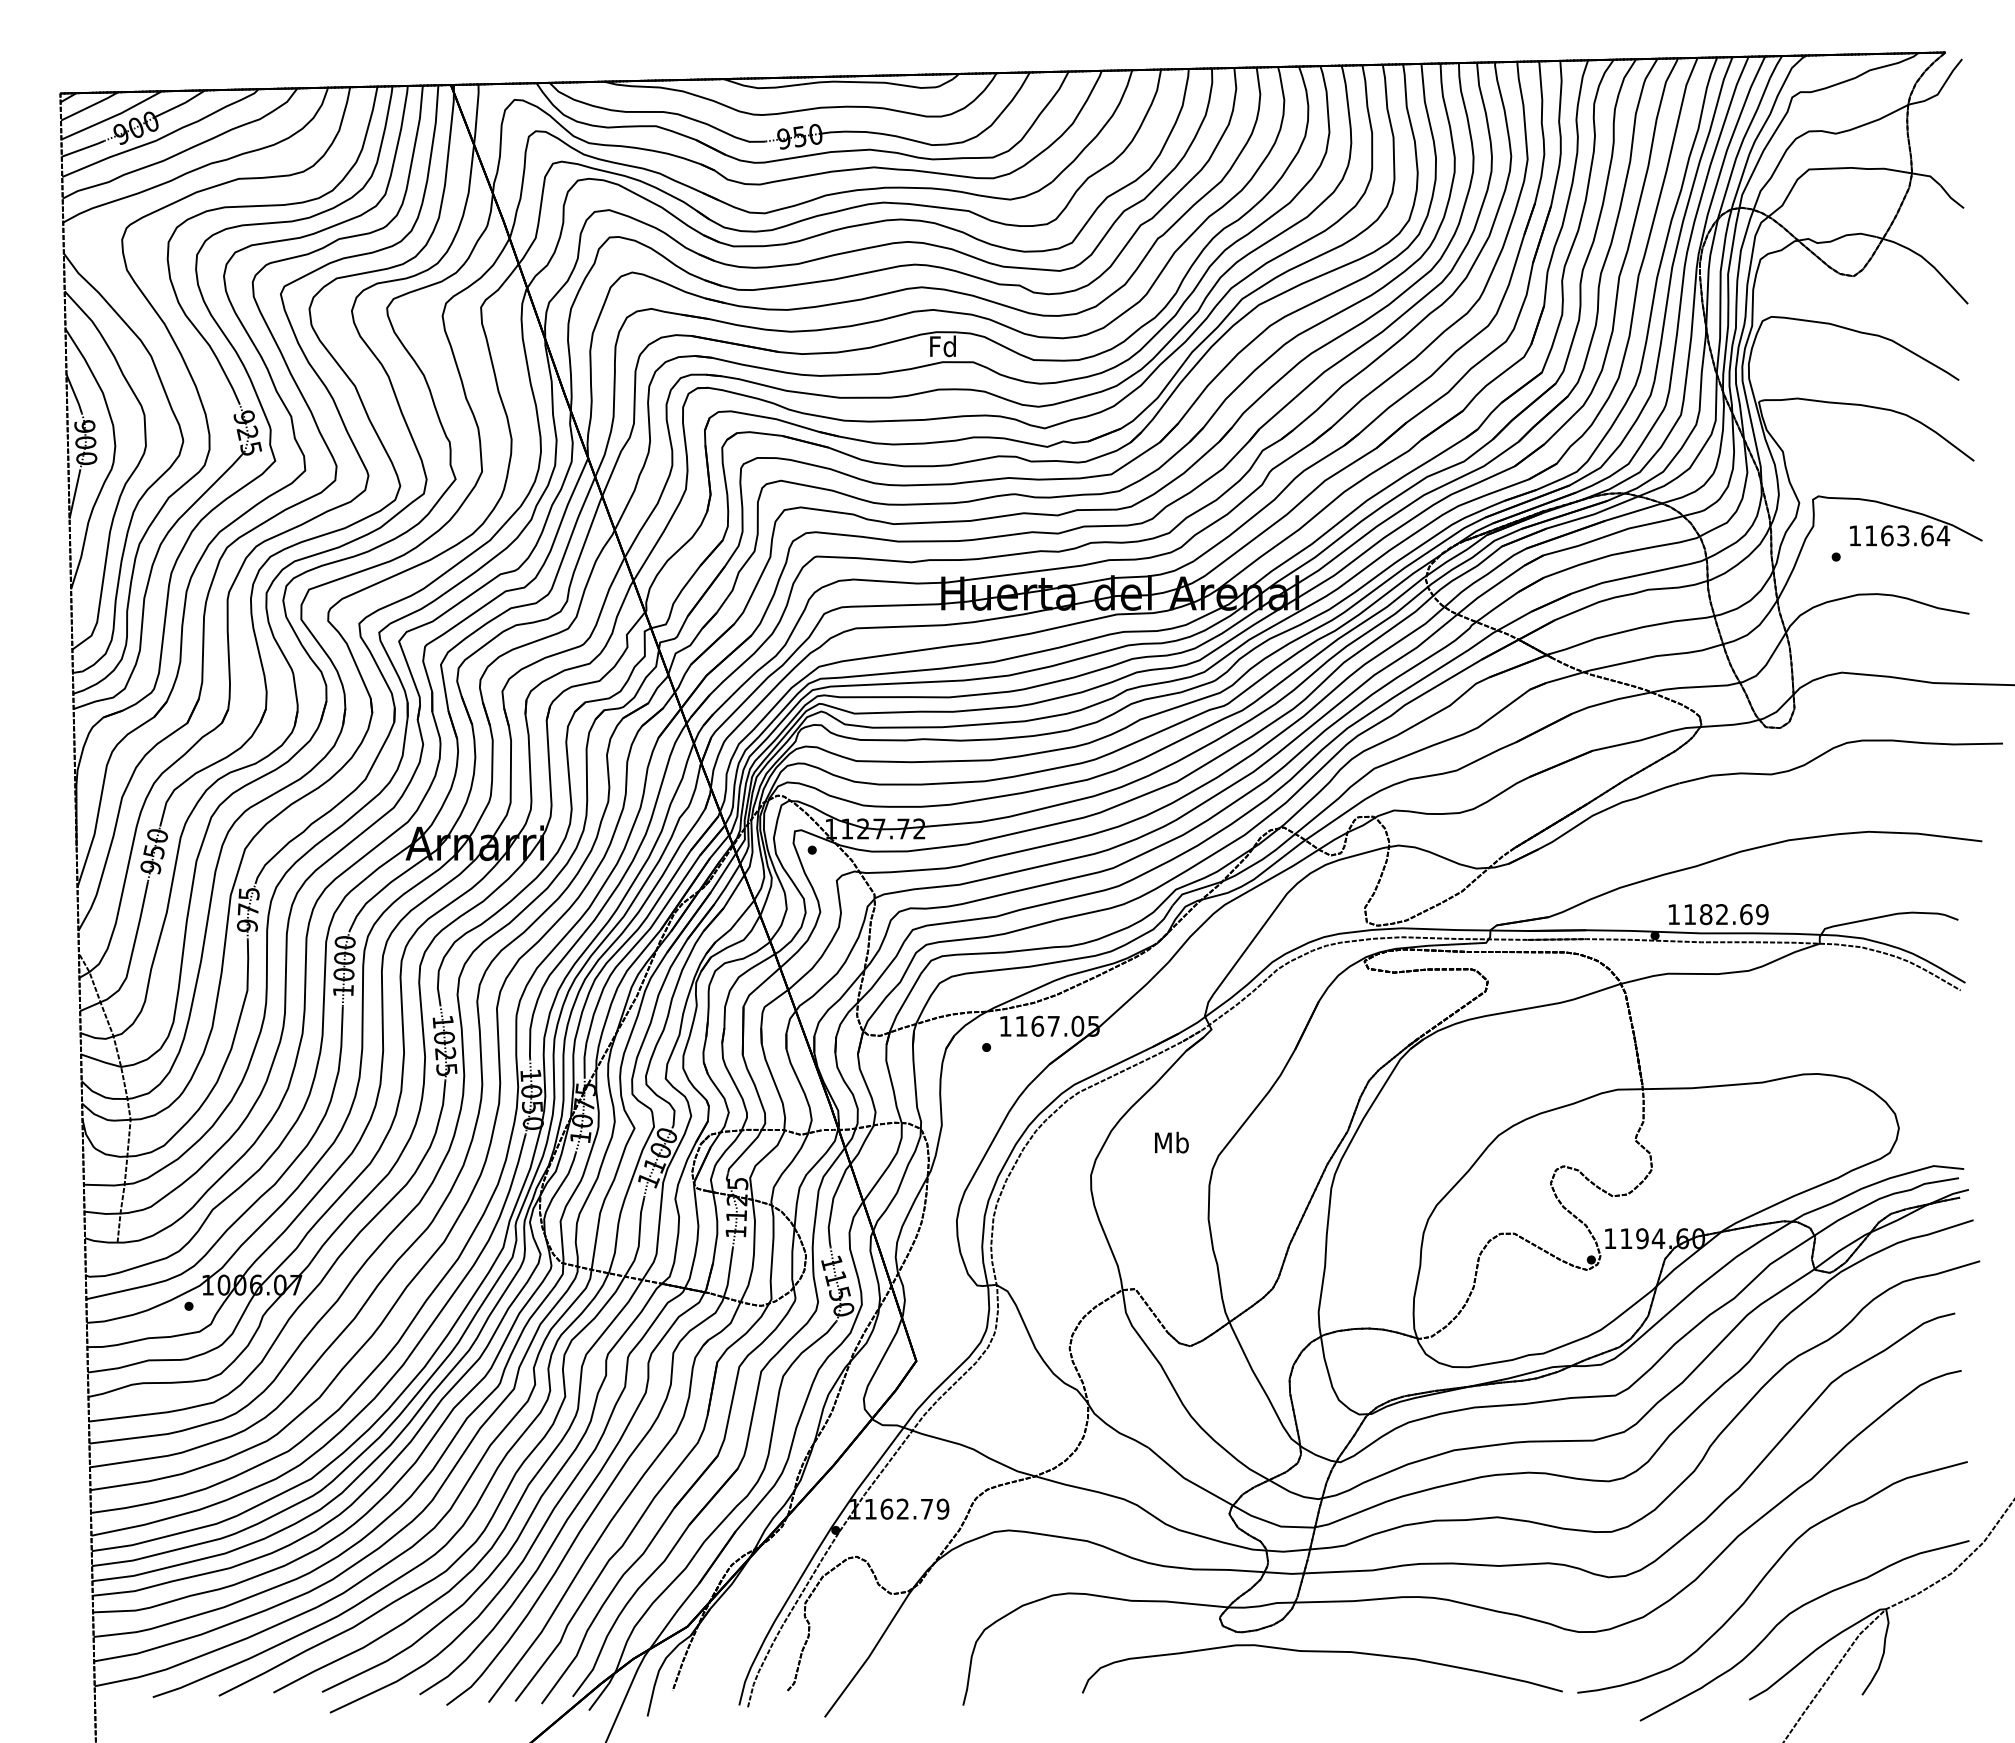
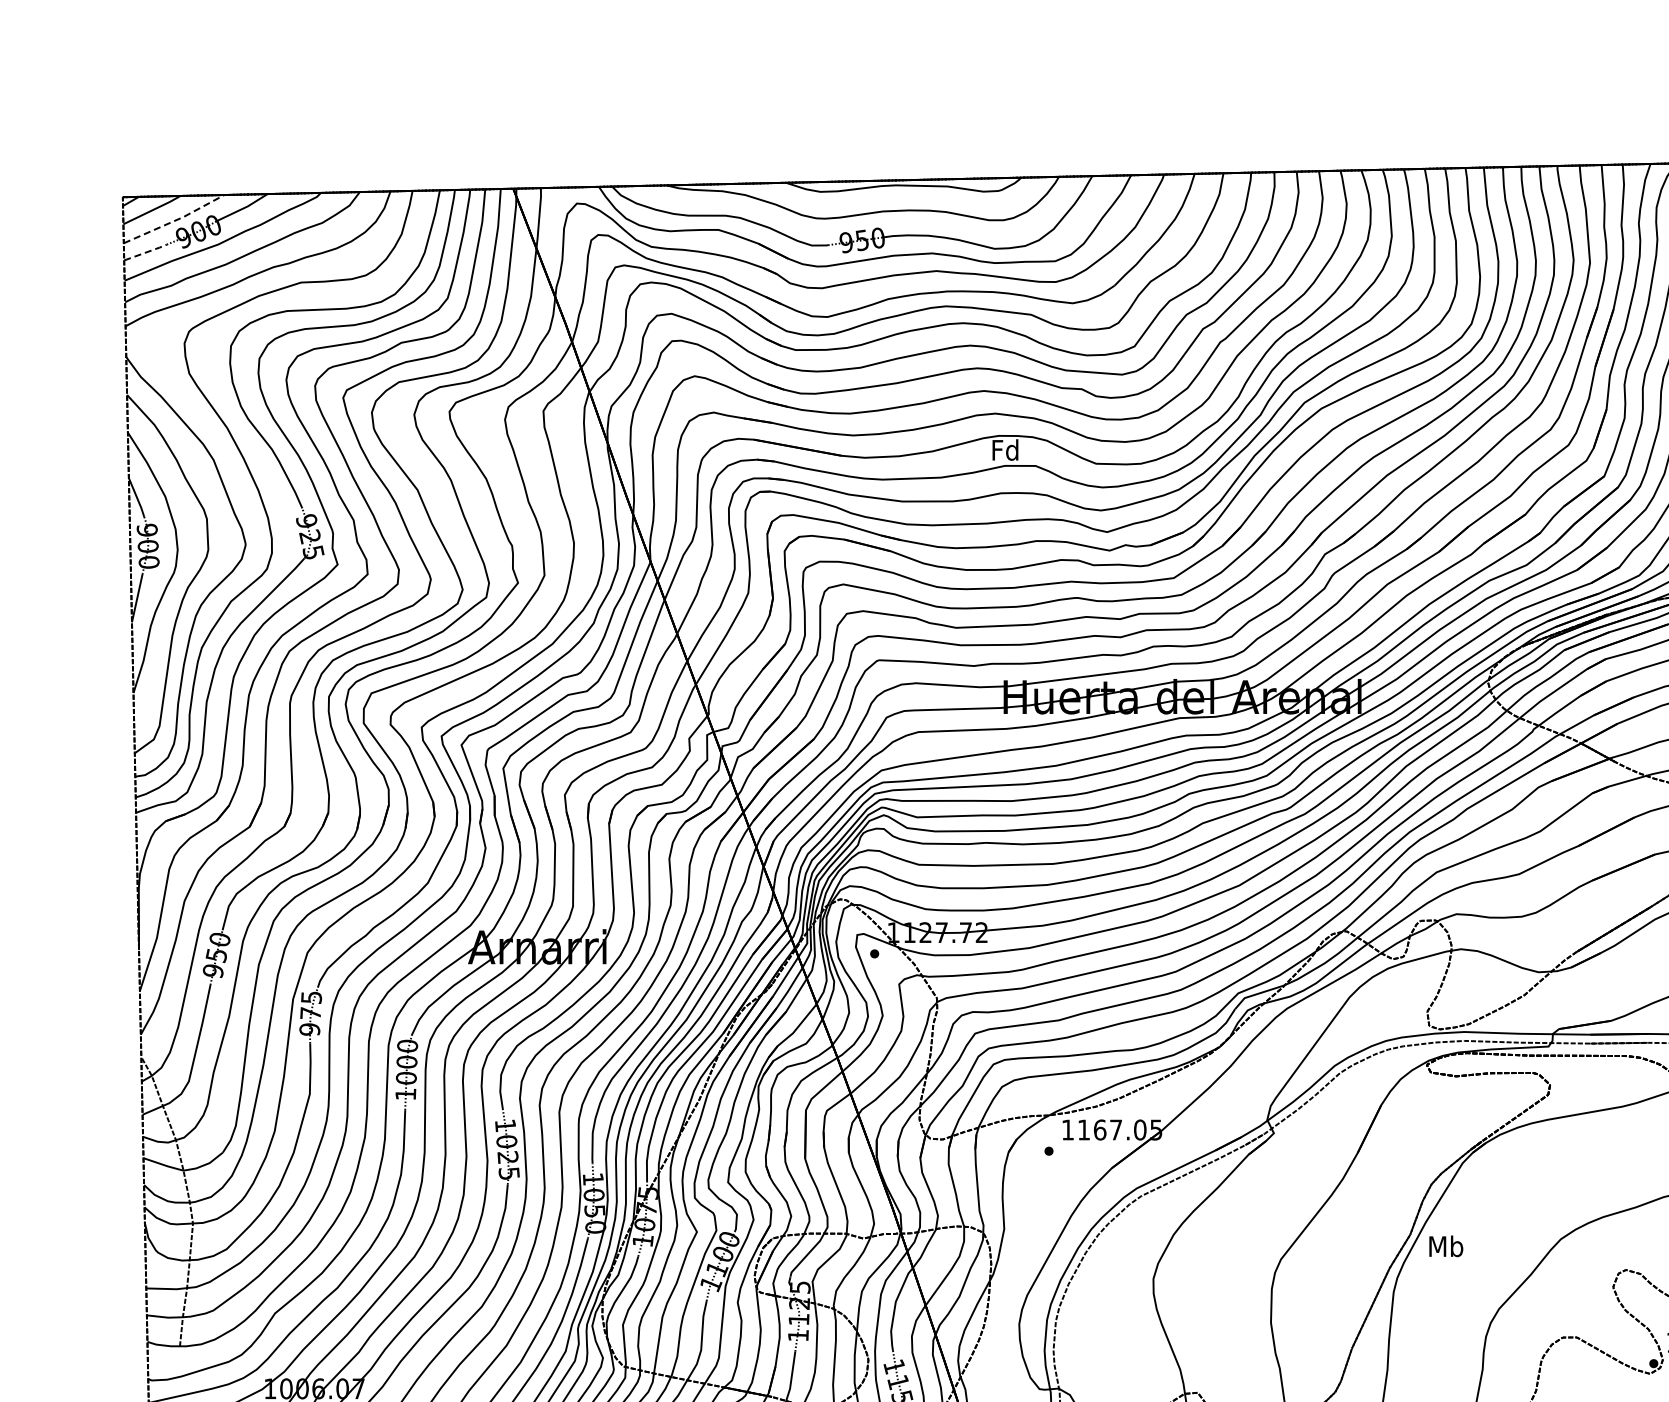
line: (113, 116) -> (175, 220), solid -> dashed
line: (84, 148) -> (146, 252), solid -> dashed
text: (1171, 1142) -> (1445, 1246), moved

